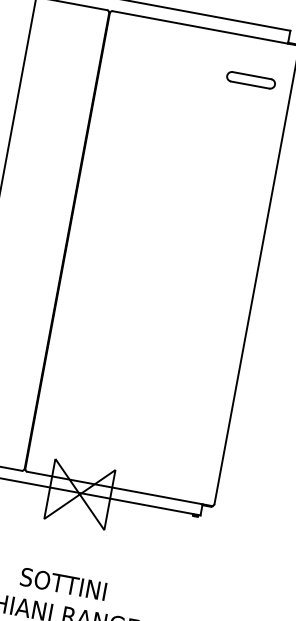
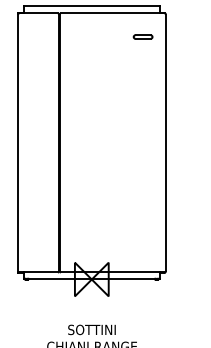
part: (250, 79) -> (142, 36), size x0.7

